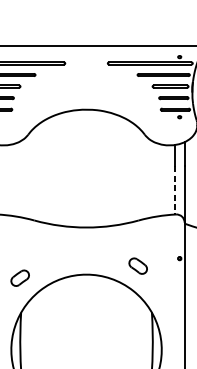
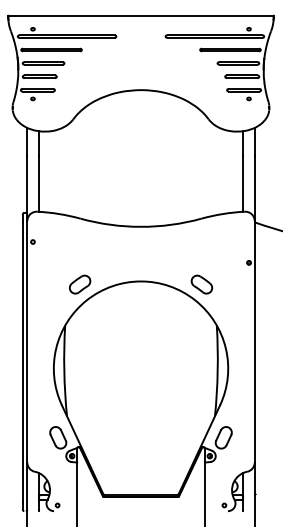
line: (174, 191) -> (243, 184), dashed -> solid
part: (137, 266) -> (201, 284), moved
part: (19, 278) -> (79, 284), moved

